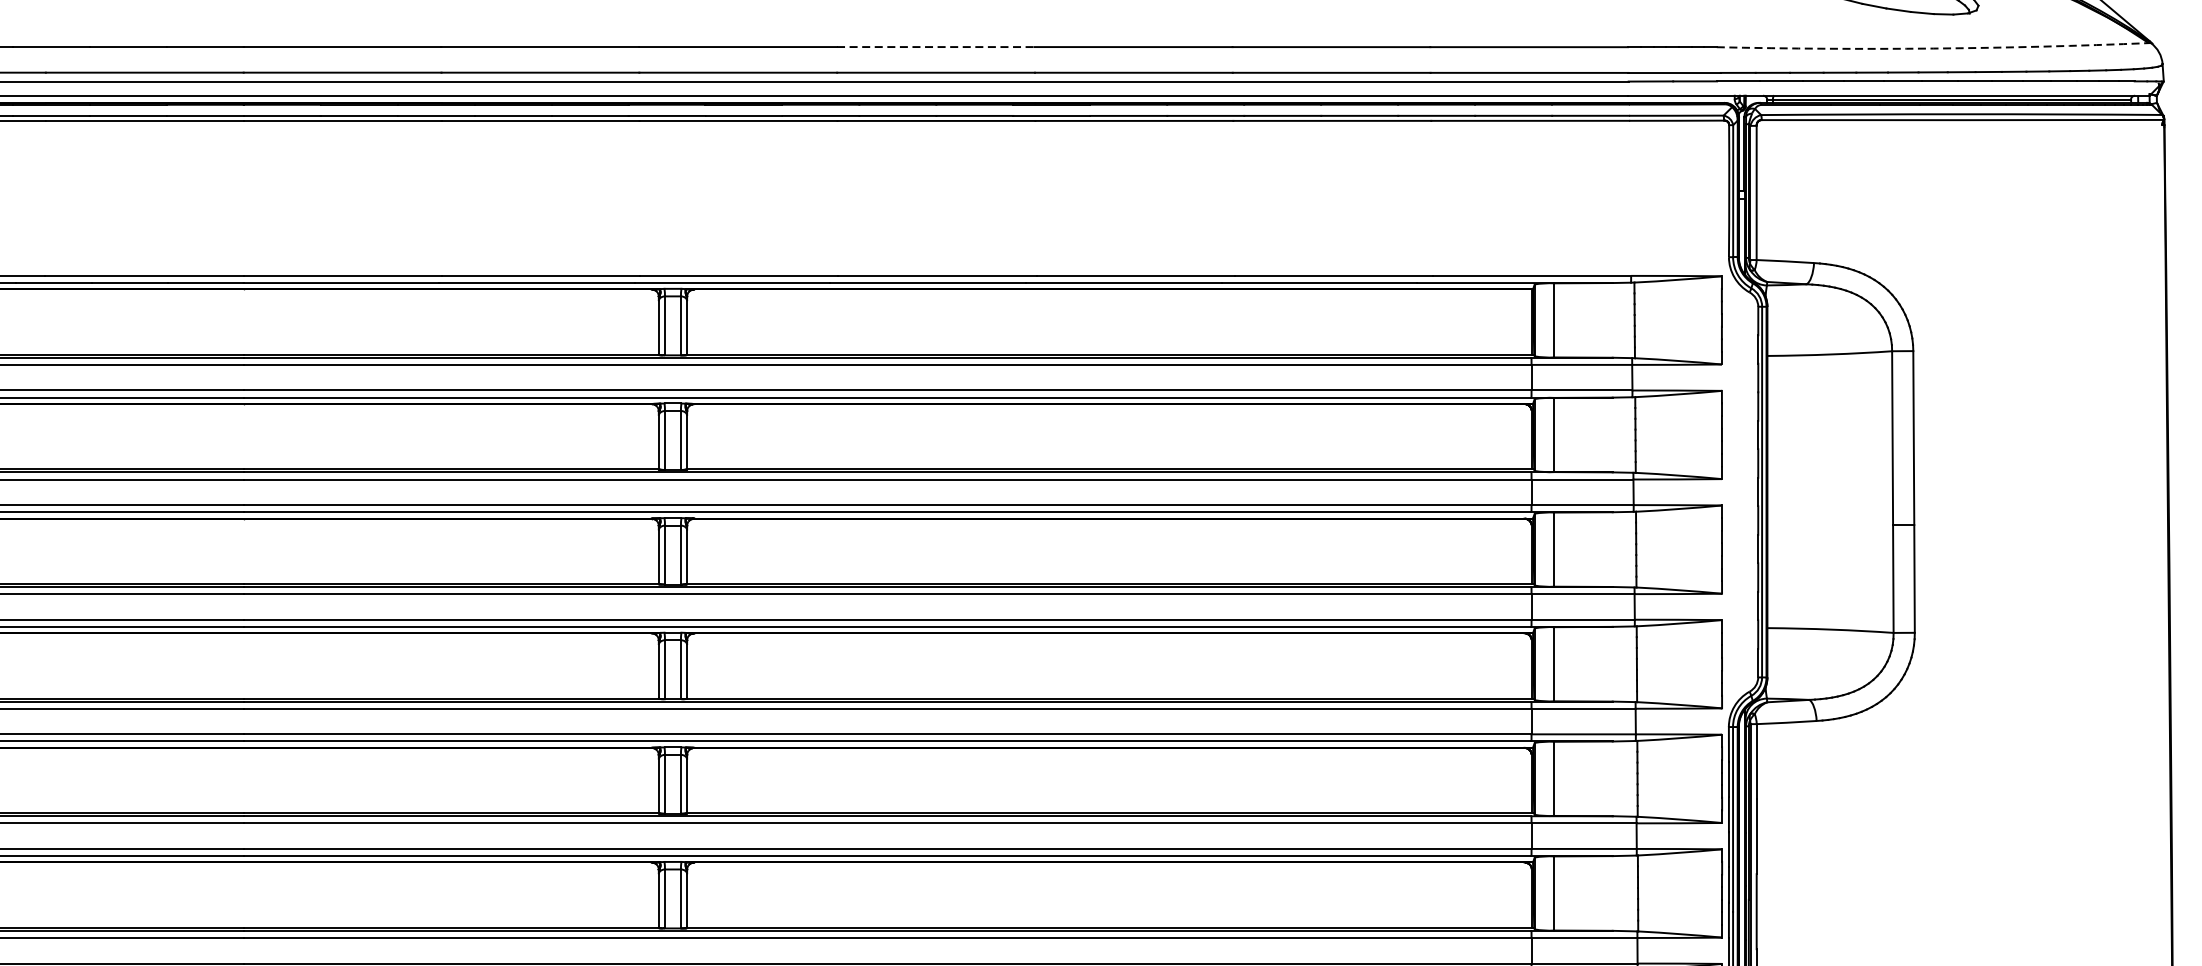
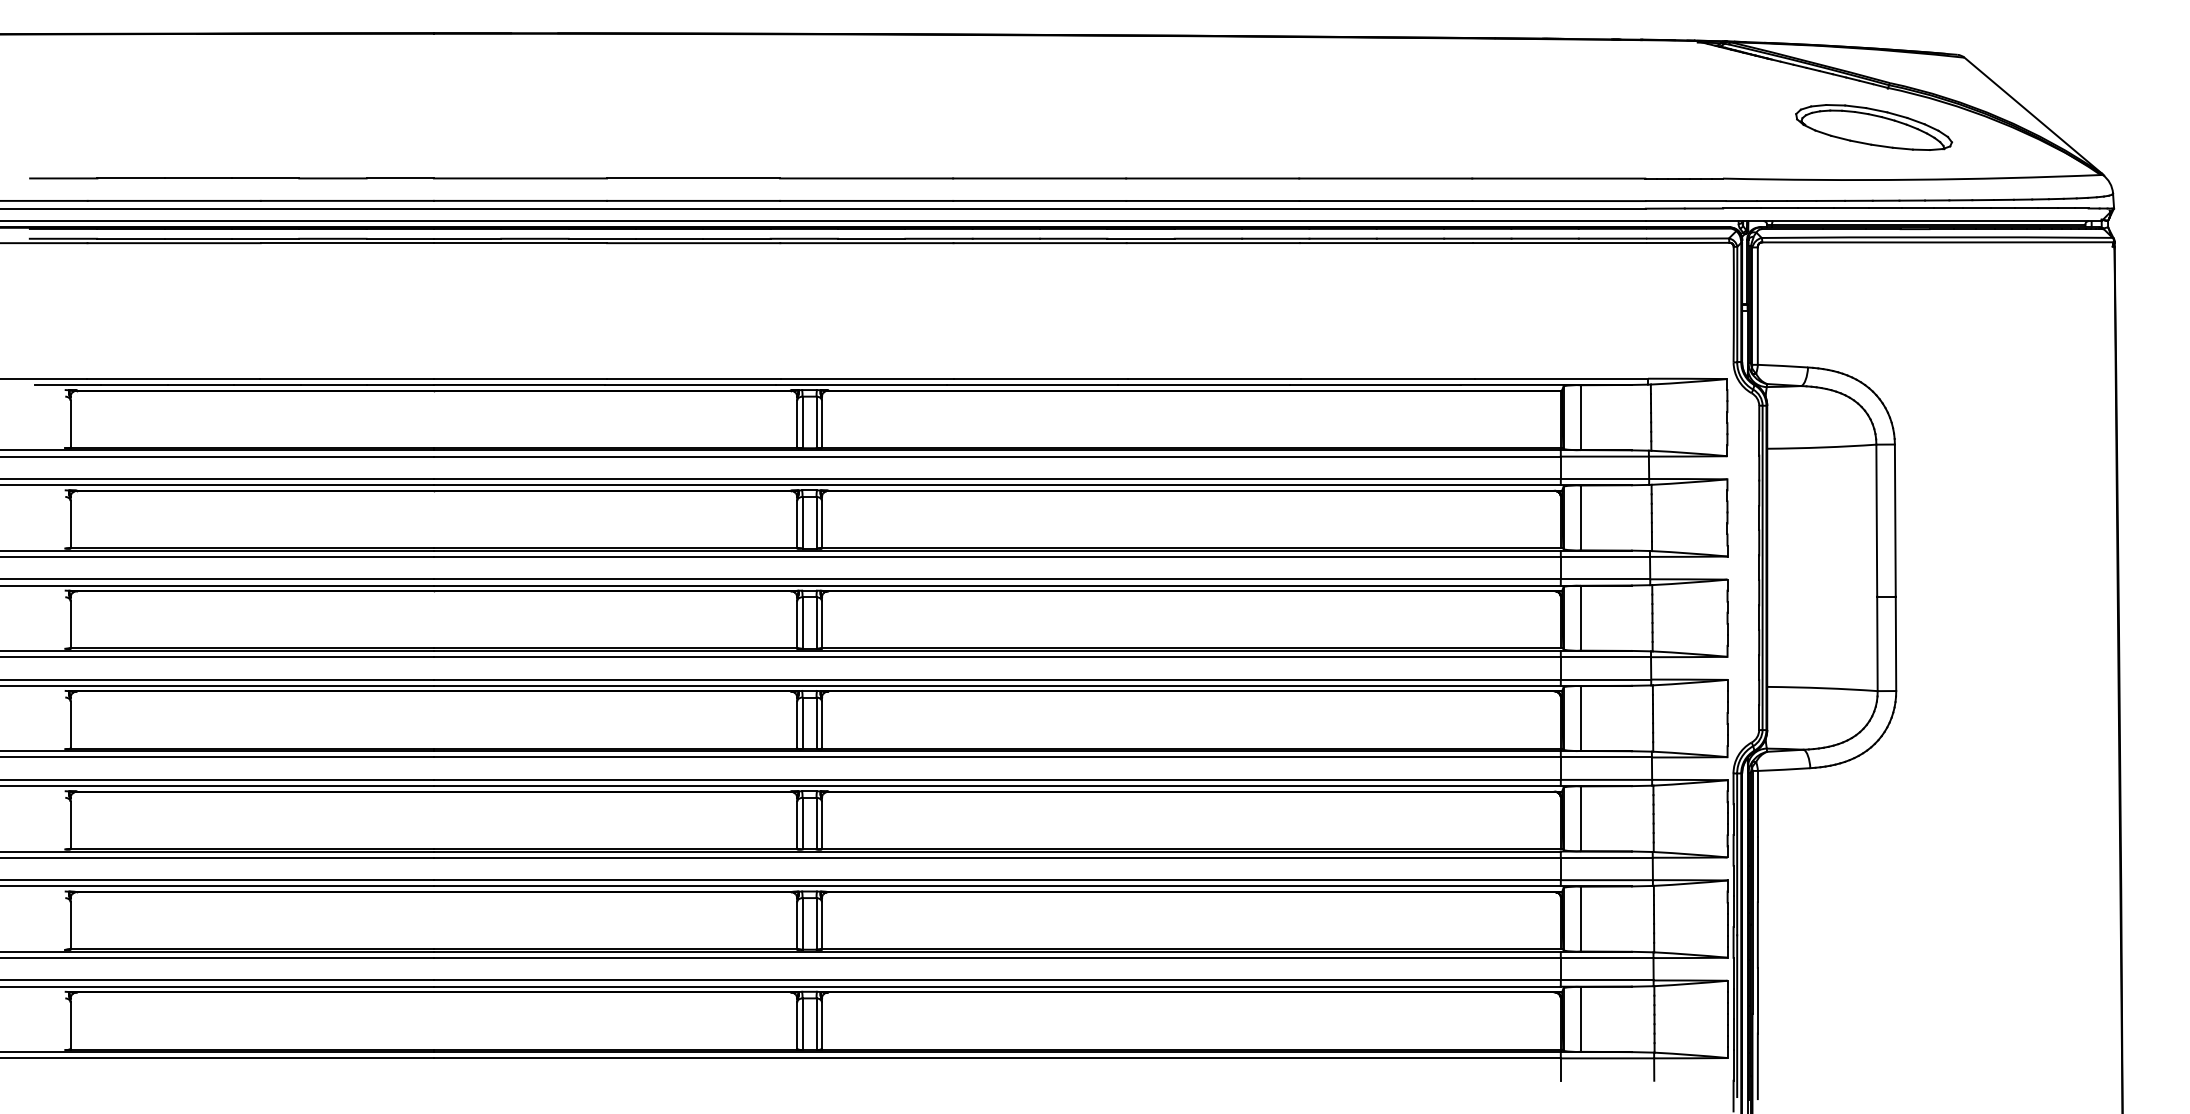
line: (935, 47) -> (1039, 178), dashed -> solid
arc: (1933, 48) -> (1912, 179), dashed -> solid

